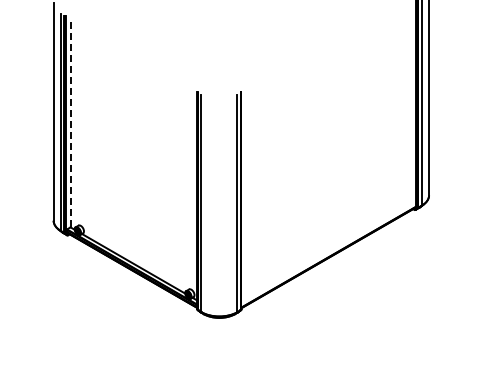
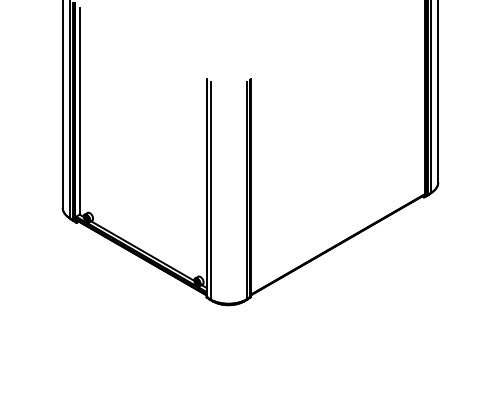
line: (70, 123) -> (79, 110), dashed -> solid

